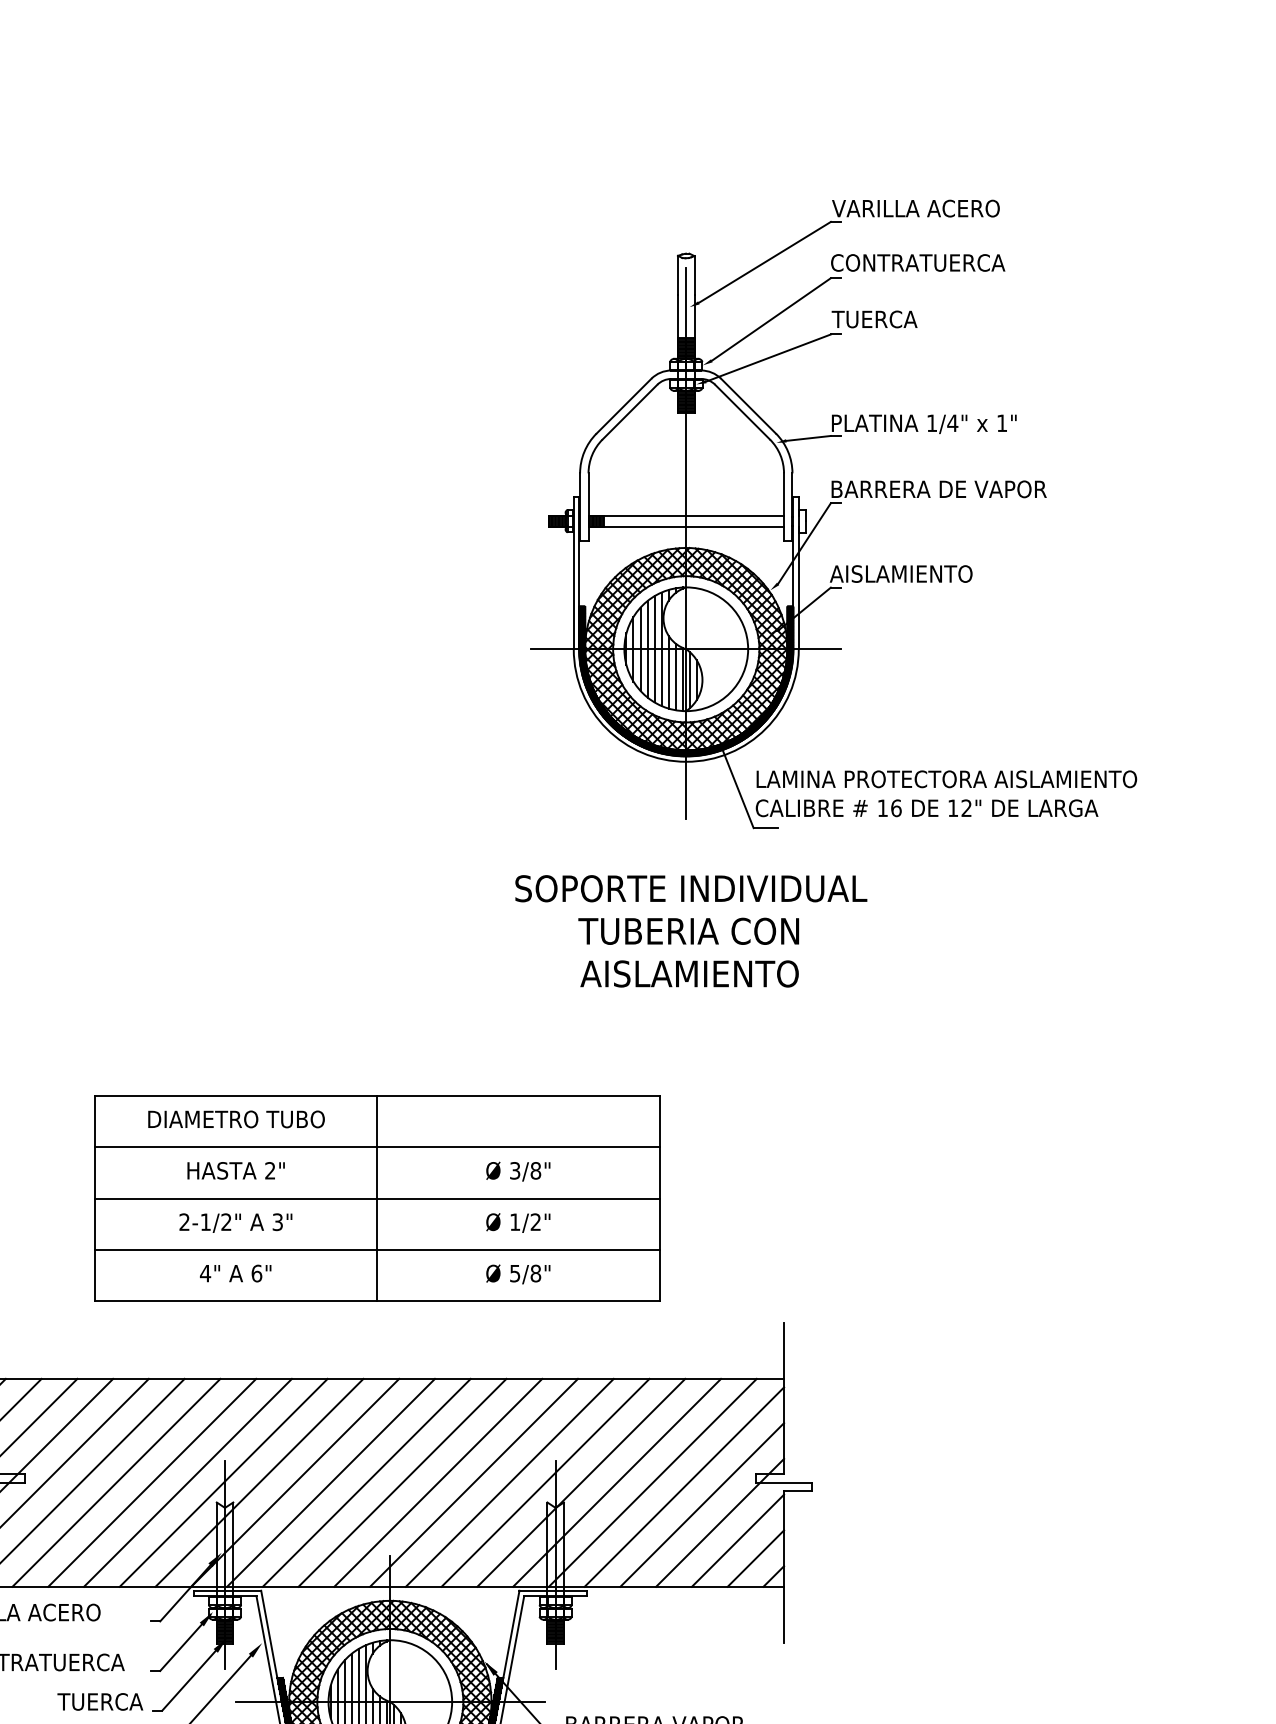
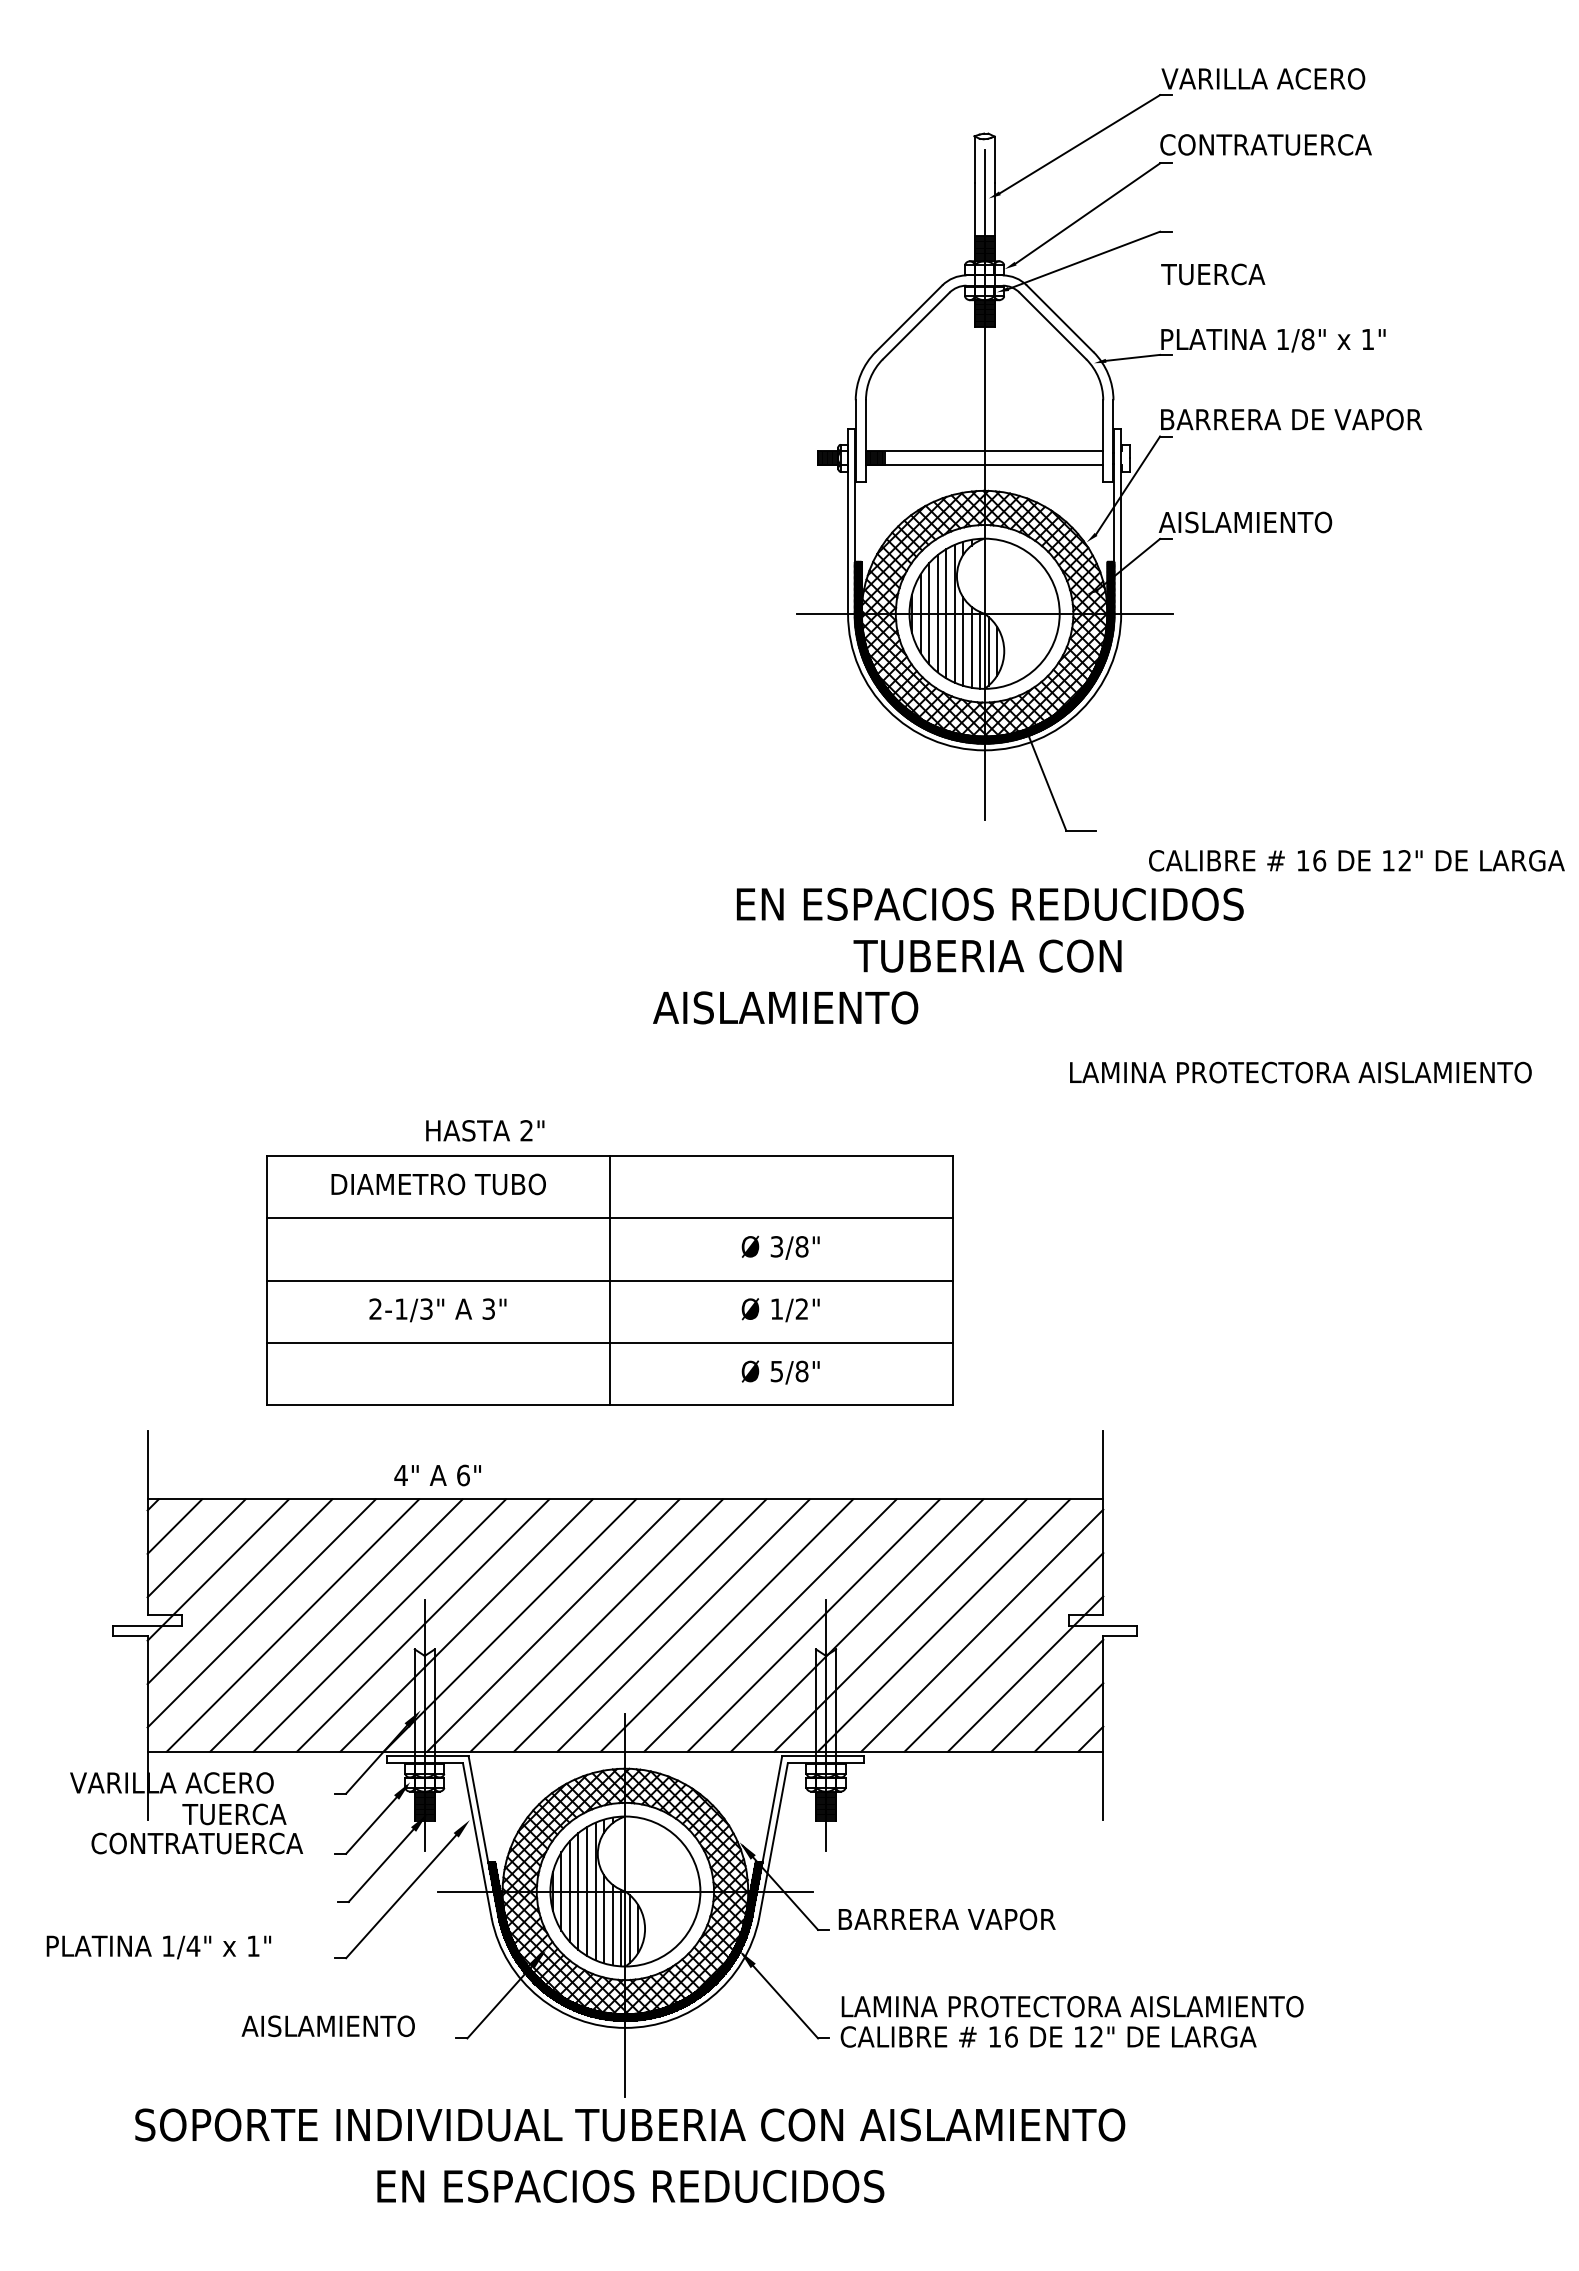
text: (874, 319) -> (1213, 274), moved
text: (952, 423) -> (1307, 339), 1/4" -> 1/8"
text: (946, 779) -> (1300, 1072), moved
text: (926, 808) -> (1356, 860), moved
text: (690, 887) -> (989, 903), SOPORTE INDIVIDUAL -> EN ESPACIOS REDUCIDOS
text: (689, 973) -> (785, 1007), moved
text: (236, 1170) -> (485, 1130), moved
text: (226, 1221) -> (426, 1308), 2-1/2" -> 2-1/3"
text: (235, 1273) -> (437, 1475), moved
text: (100, 1701) -> (234, 1814), moved

